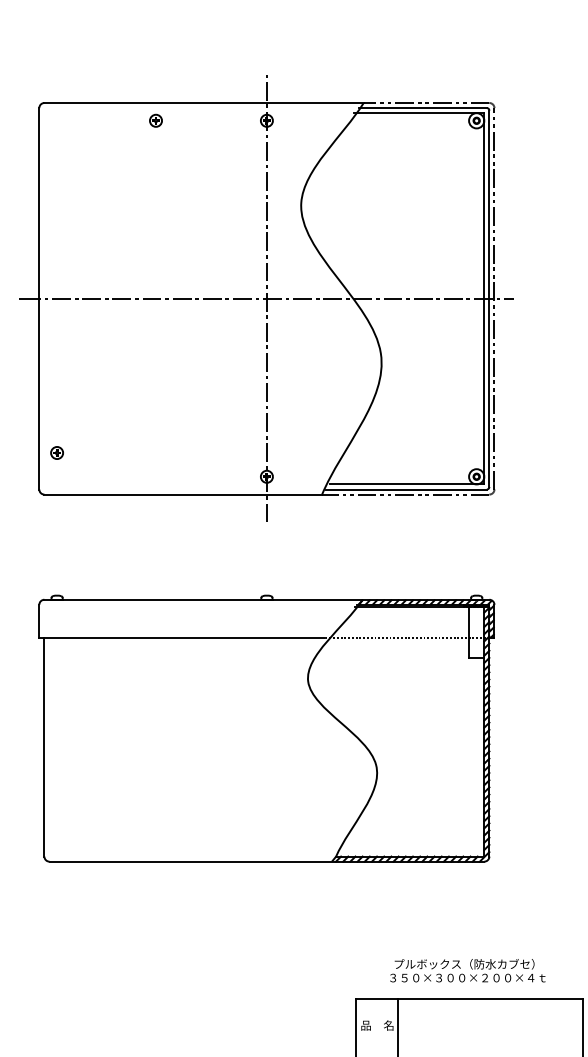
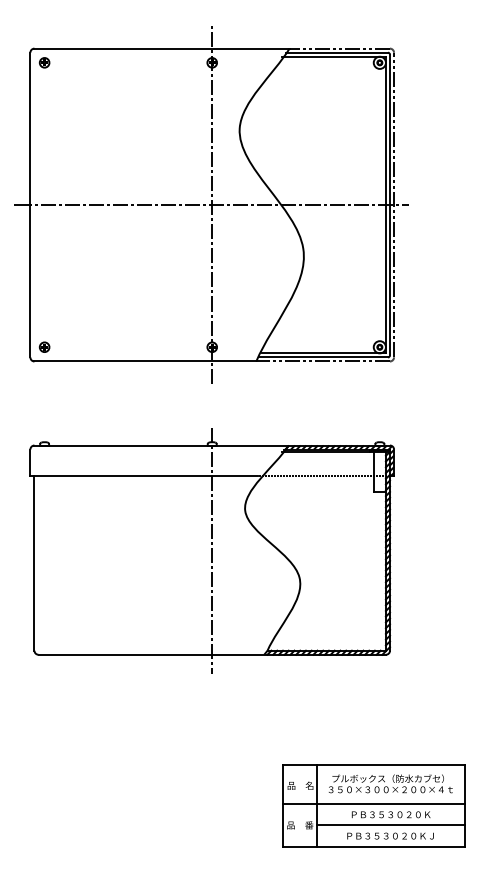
part: (155, 120) -> (44, 62), moved
part: (56, 452) -> (44, 346), moved
line: (267, 731) -> (212, 550), added
text: (467, 970) -> (390, 783), moved
line: (468, 1049) -> (373, 804), added

